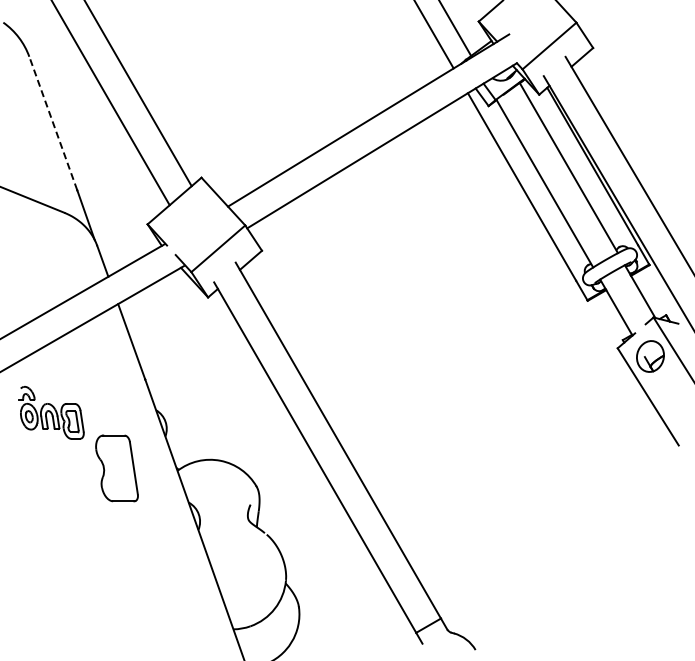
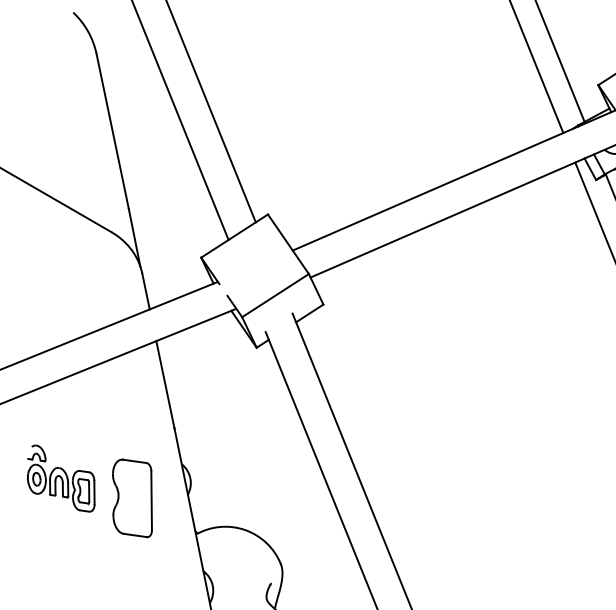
line: (53, 123) -> (112, 131), dashed -> solid
part: (51, 412) -> (62, 478), moved
part: (116, 468) -> (132, 498), moved

